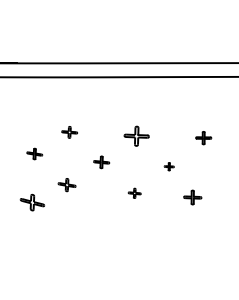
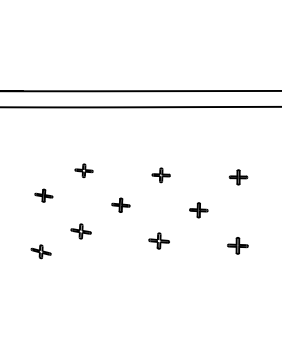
part: (135, 136) -> (160, 175), size x0.62
part: (168, 166) -> (198, 210), size x1.67
part: (134, 192) -> (158, 240), size x1.43
part: (192, 197) -> (237, 245), moved
part: (31, 202) -> (40, 251), size x0.71

